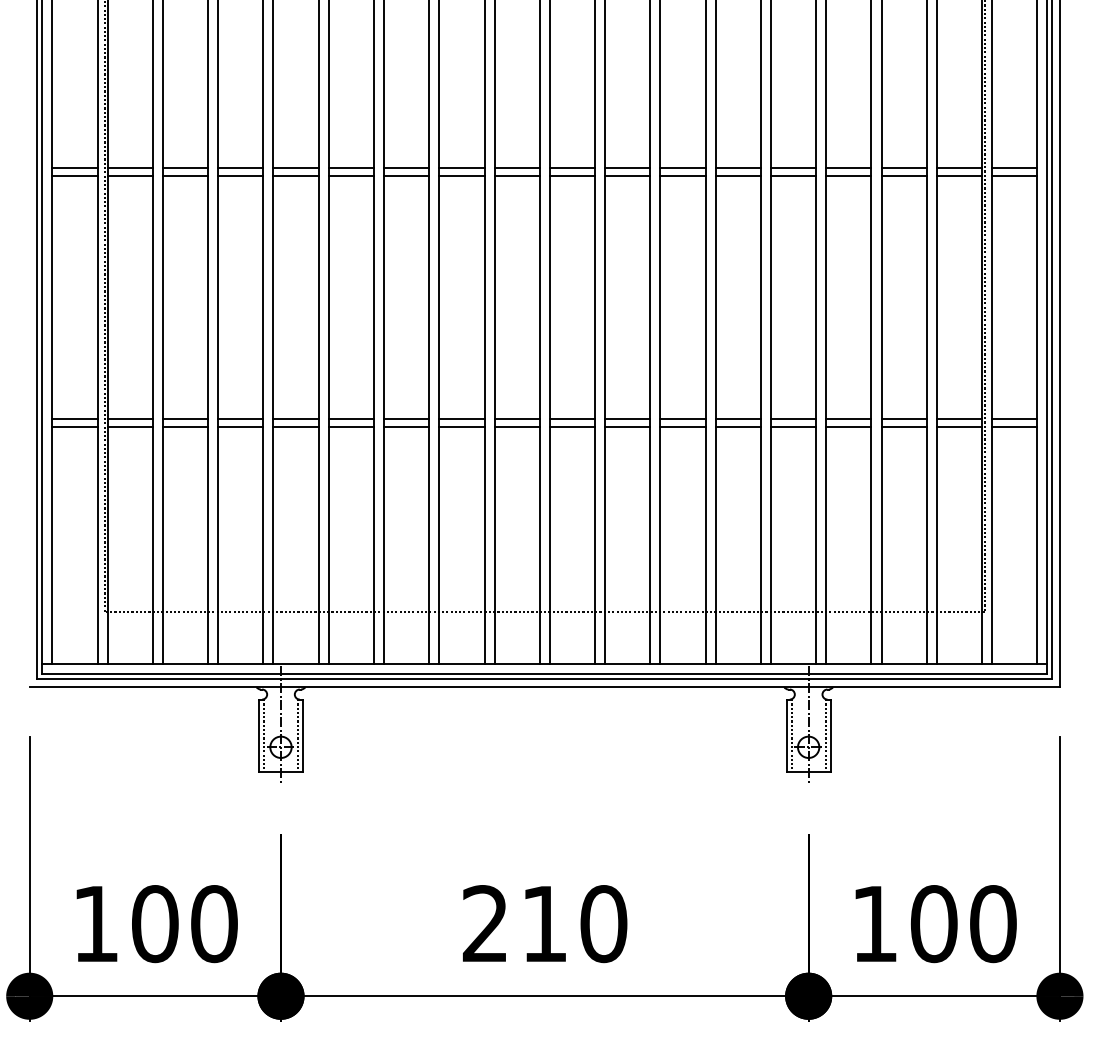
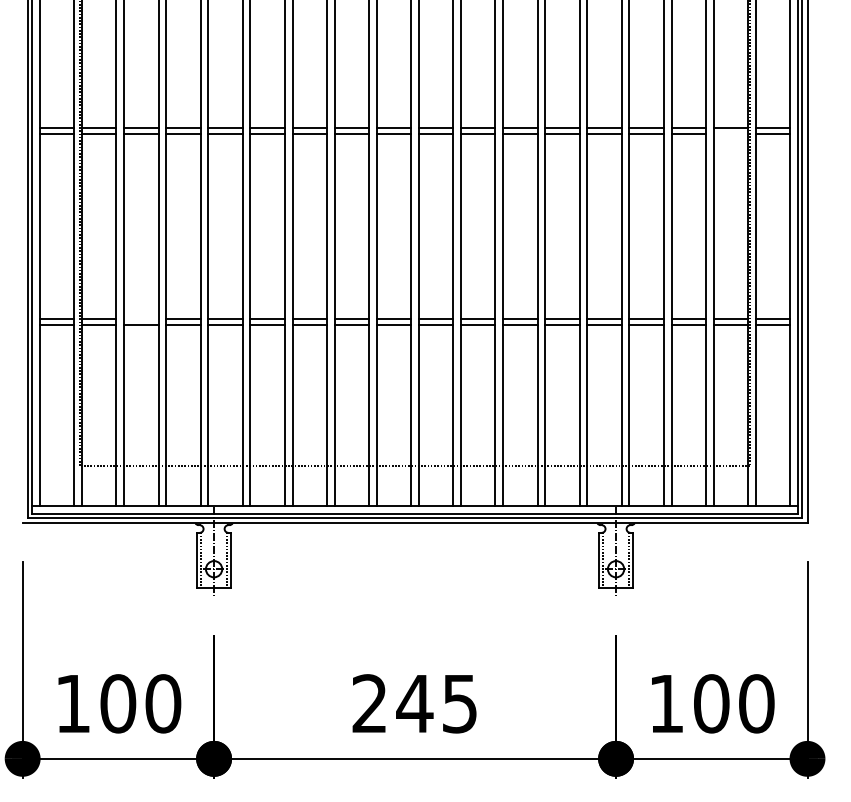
line: (959, 175) -> (730, 133), removed
line: (185, 419) -> (141, 319), removed
text: (573, 924) -> (436, 704), 210 -> 245

